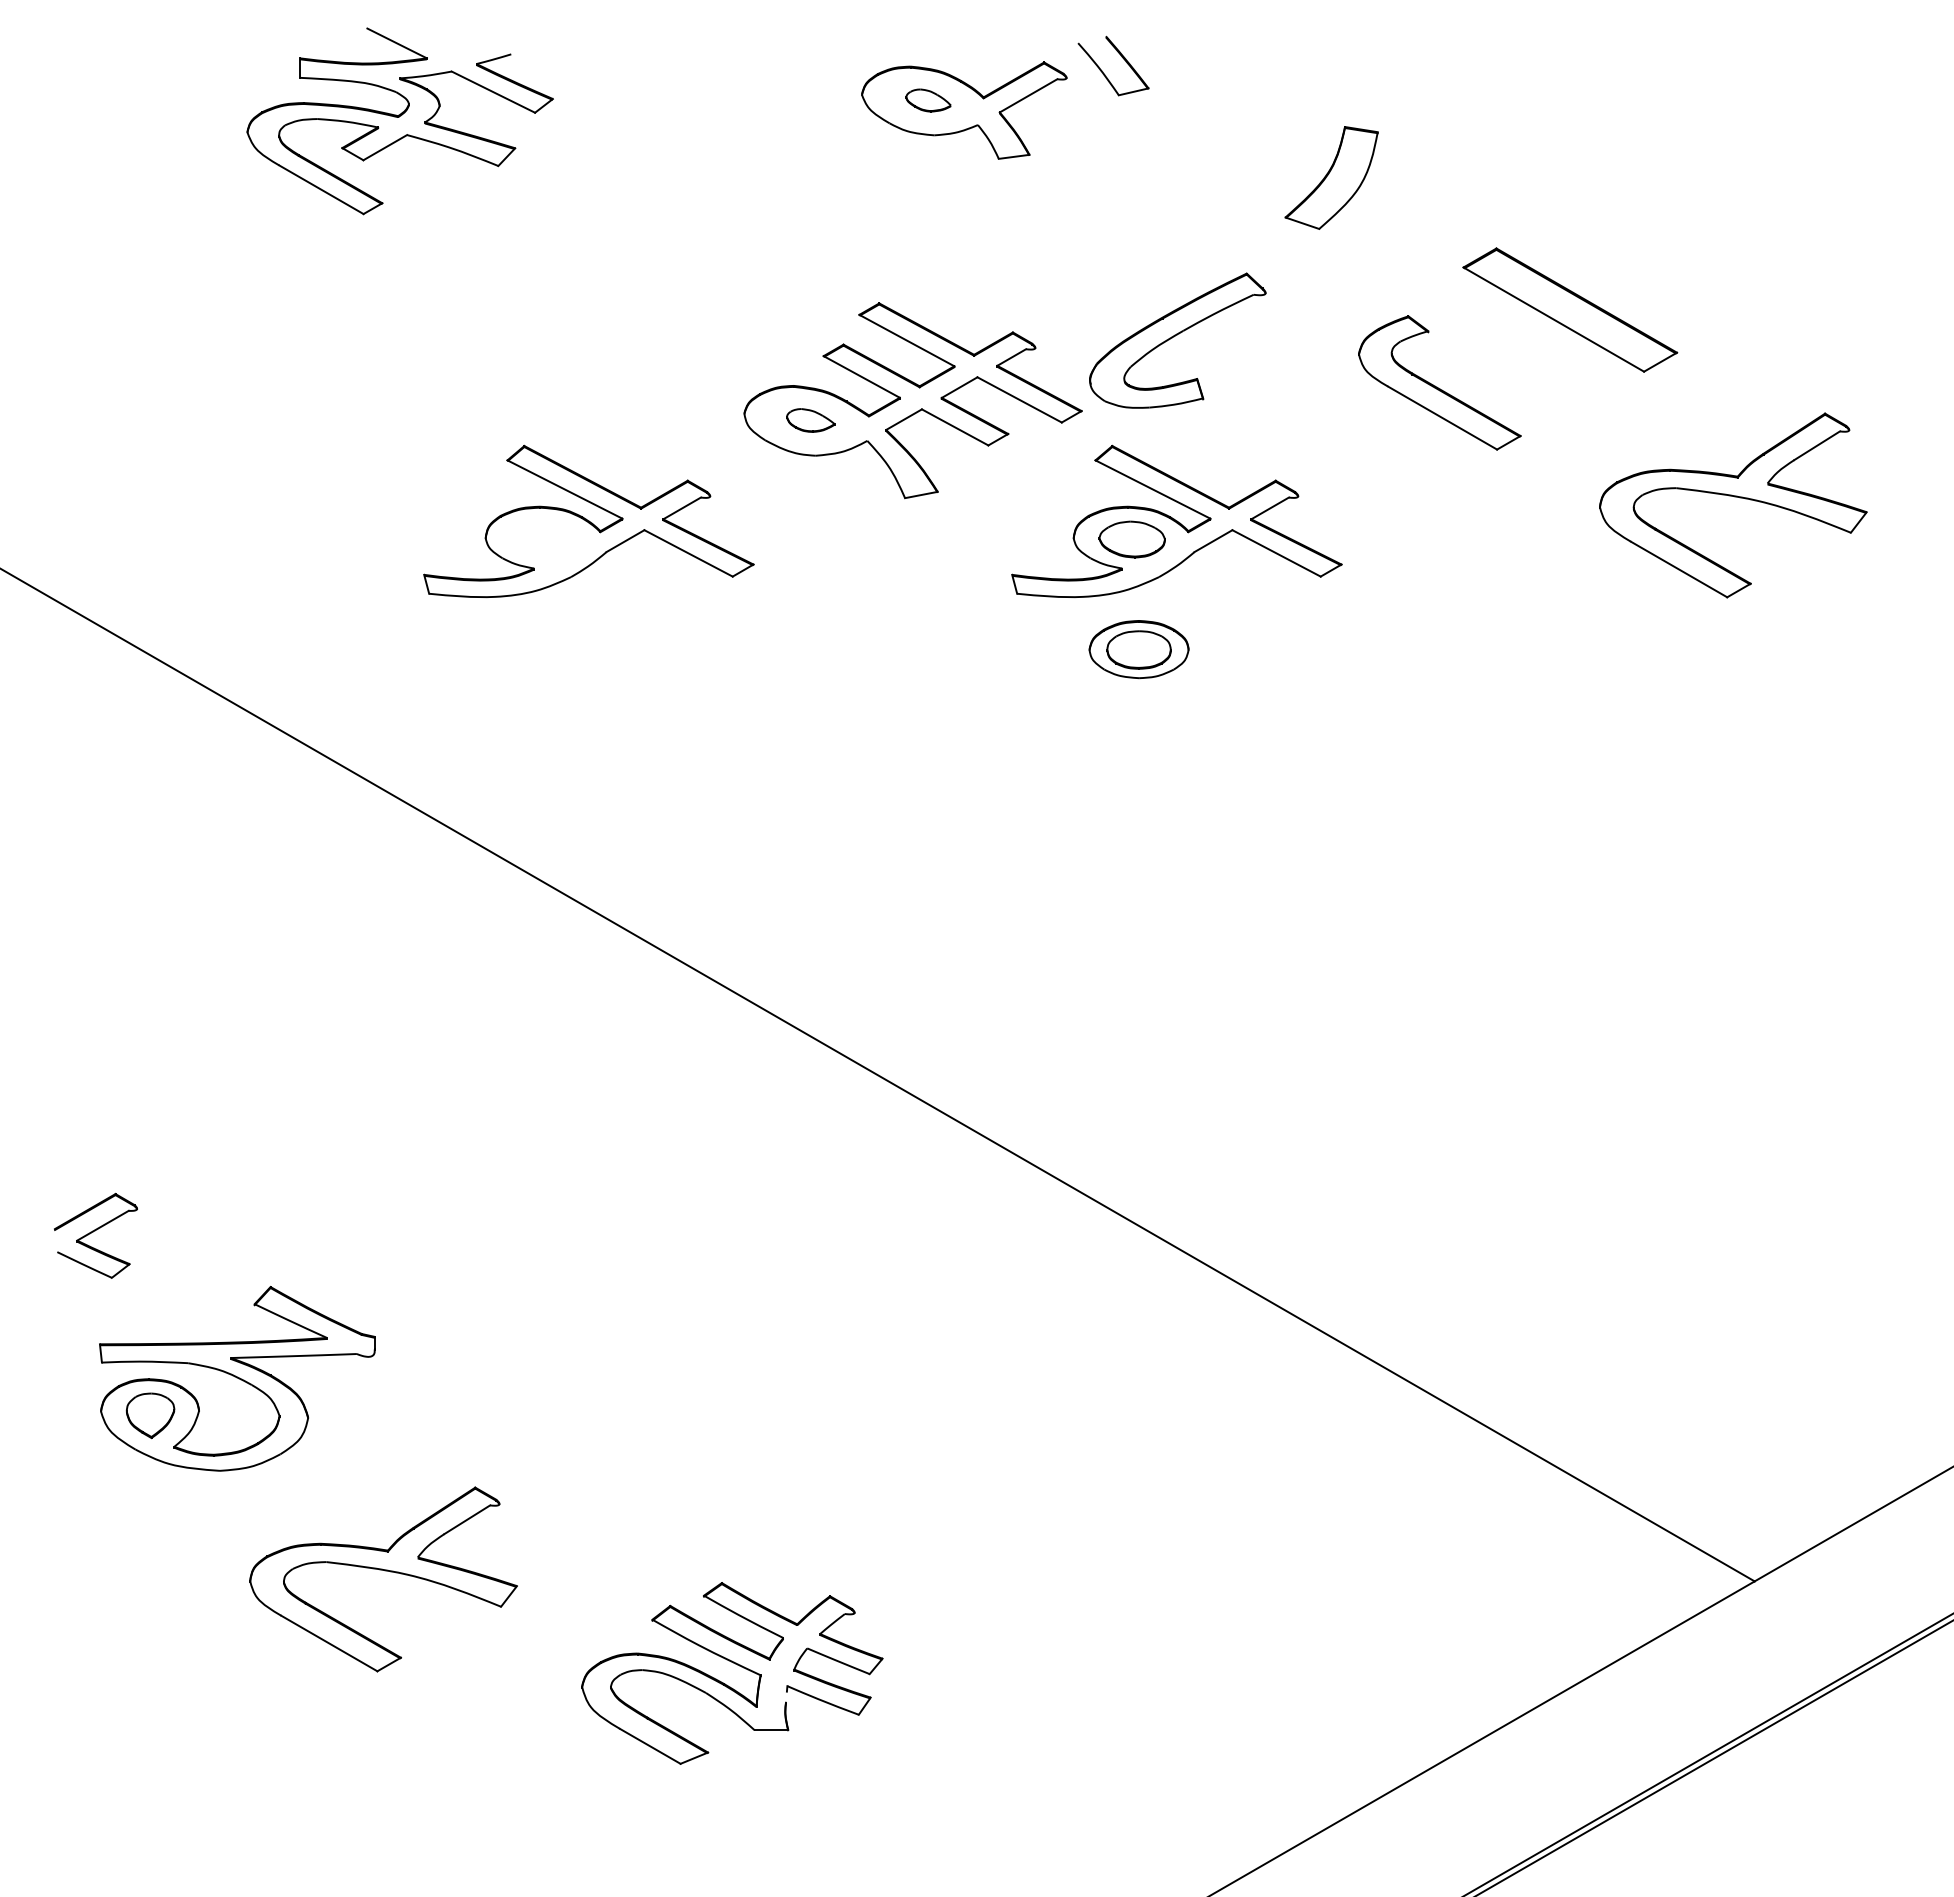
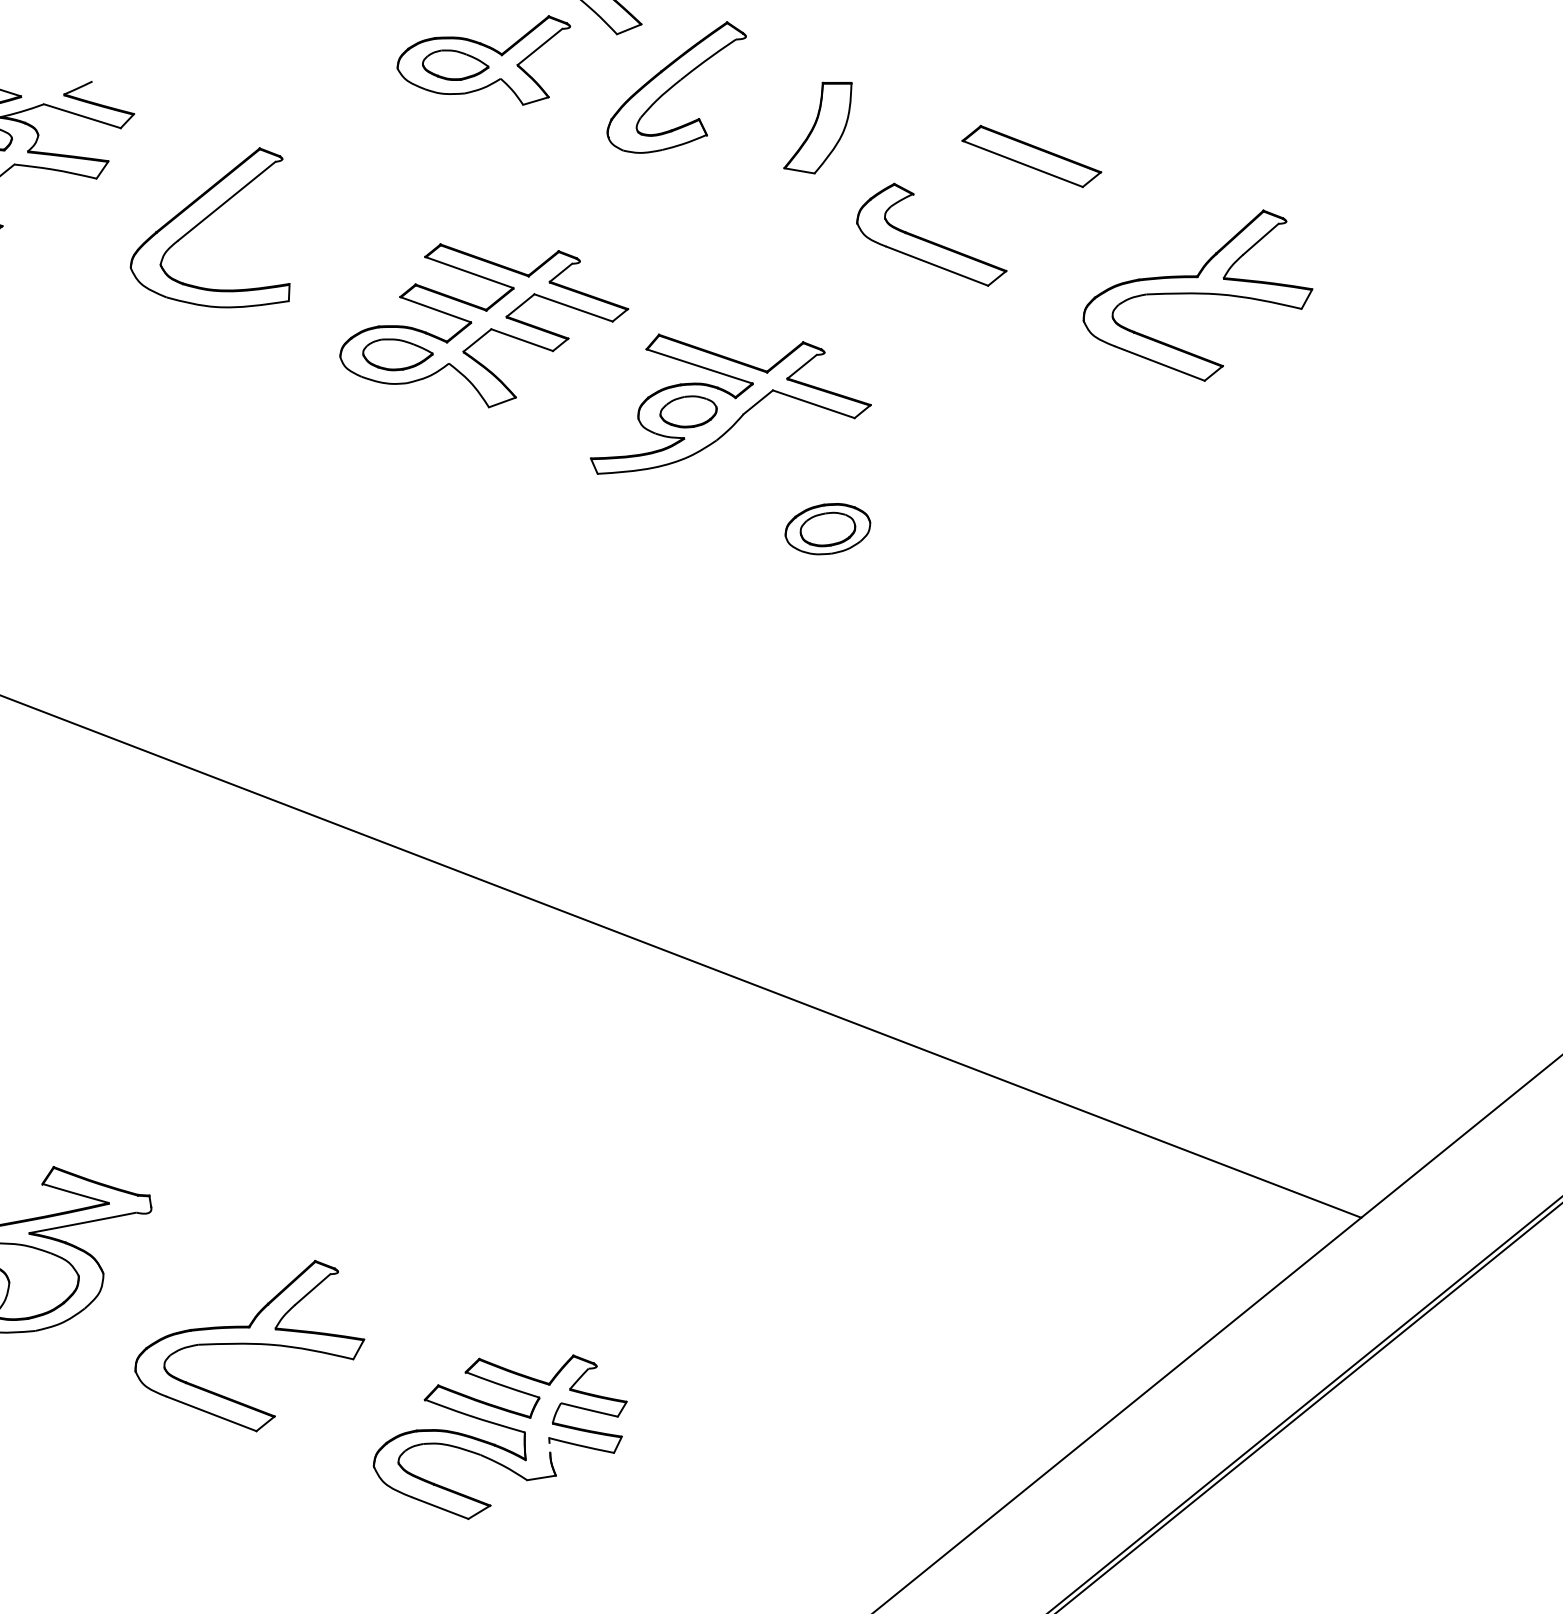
part: (928, 100) -> (455, 64), size x1.67
part: (1331, 177) -> (818, 127), moved
part: (610, 235) -> (201, 222), added
part: (1570, 309) -> (1031, 156), size x0.71
part: (1177, 340) -> (677, 88), moved
part: (810, 420) -> (397, 353), size x1.67
part: (588, 521) -> (221, 470), removed
part: (1138, 649) -> (827, 529), moved
part: (385, 1571) -> (249, 1344), moved

